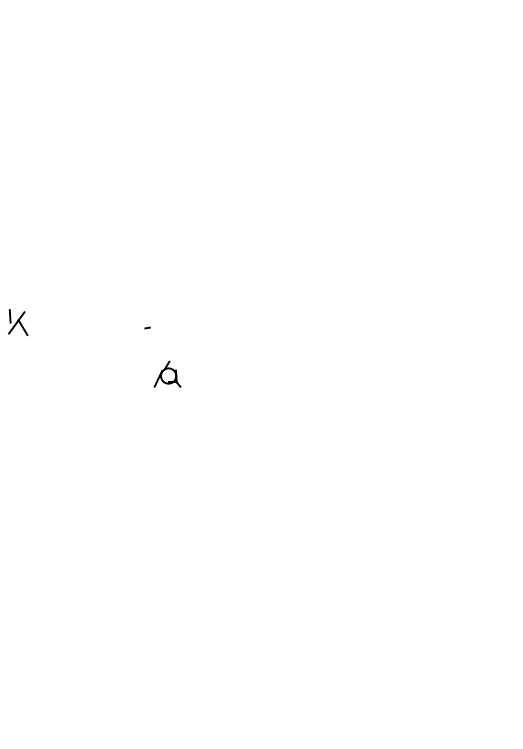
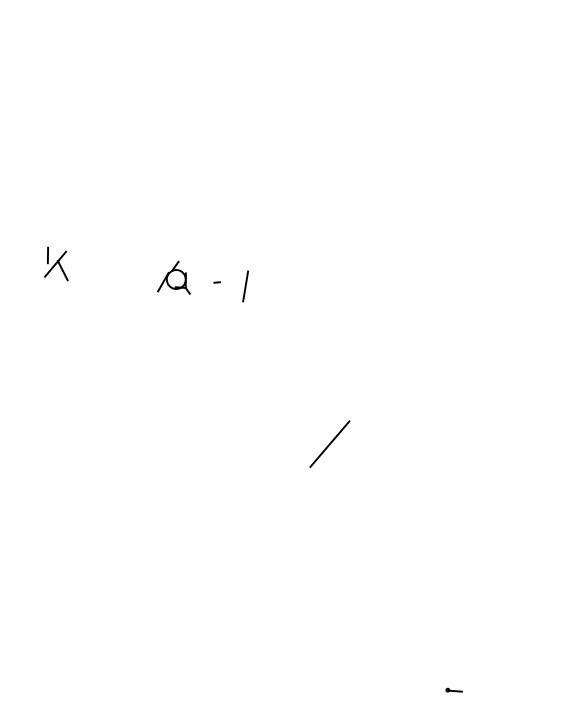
line: (170, 329) -> (245, 286), added
part: (167, 373) -> (175, 276), moved
line: (247, 450) -> (329, 443), added
part: (361, 641) -> (453, 690), added

